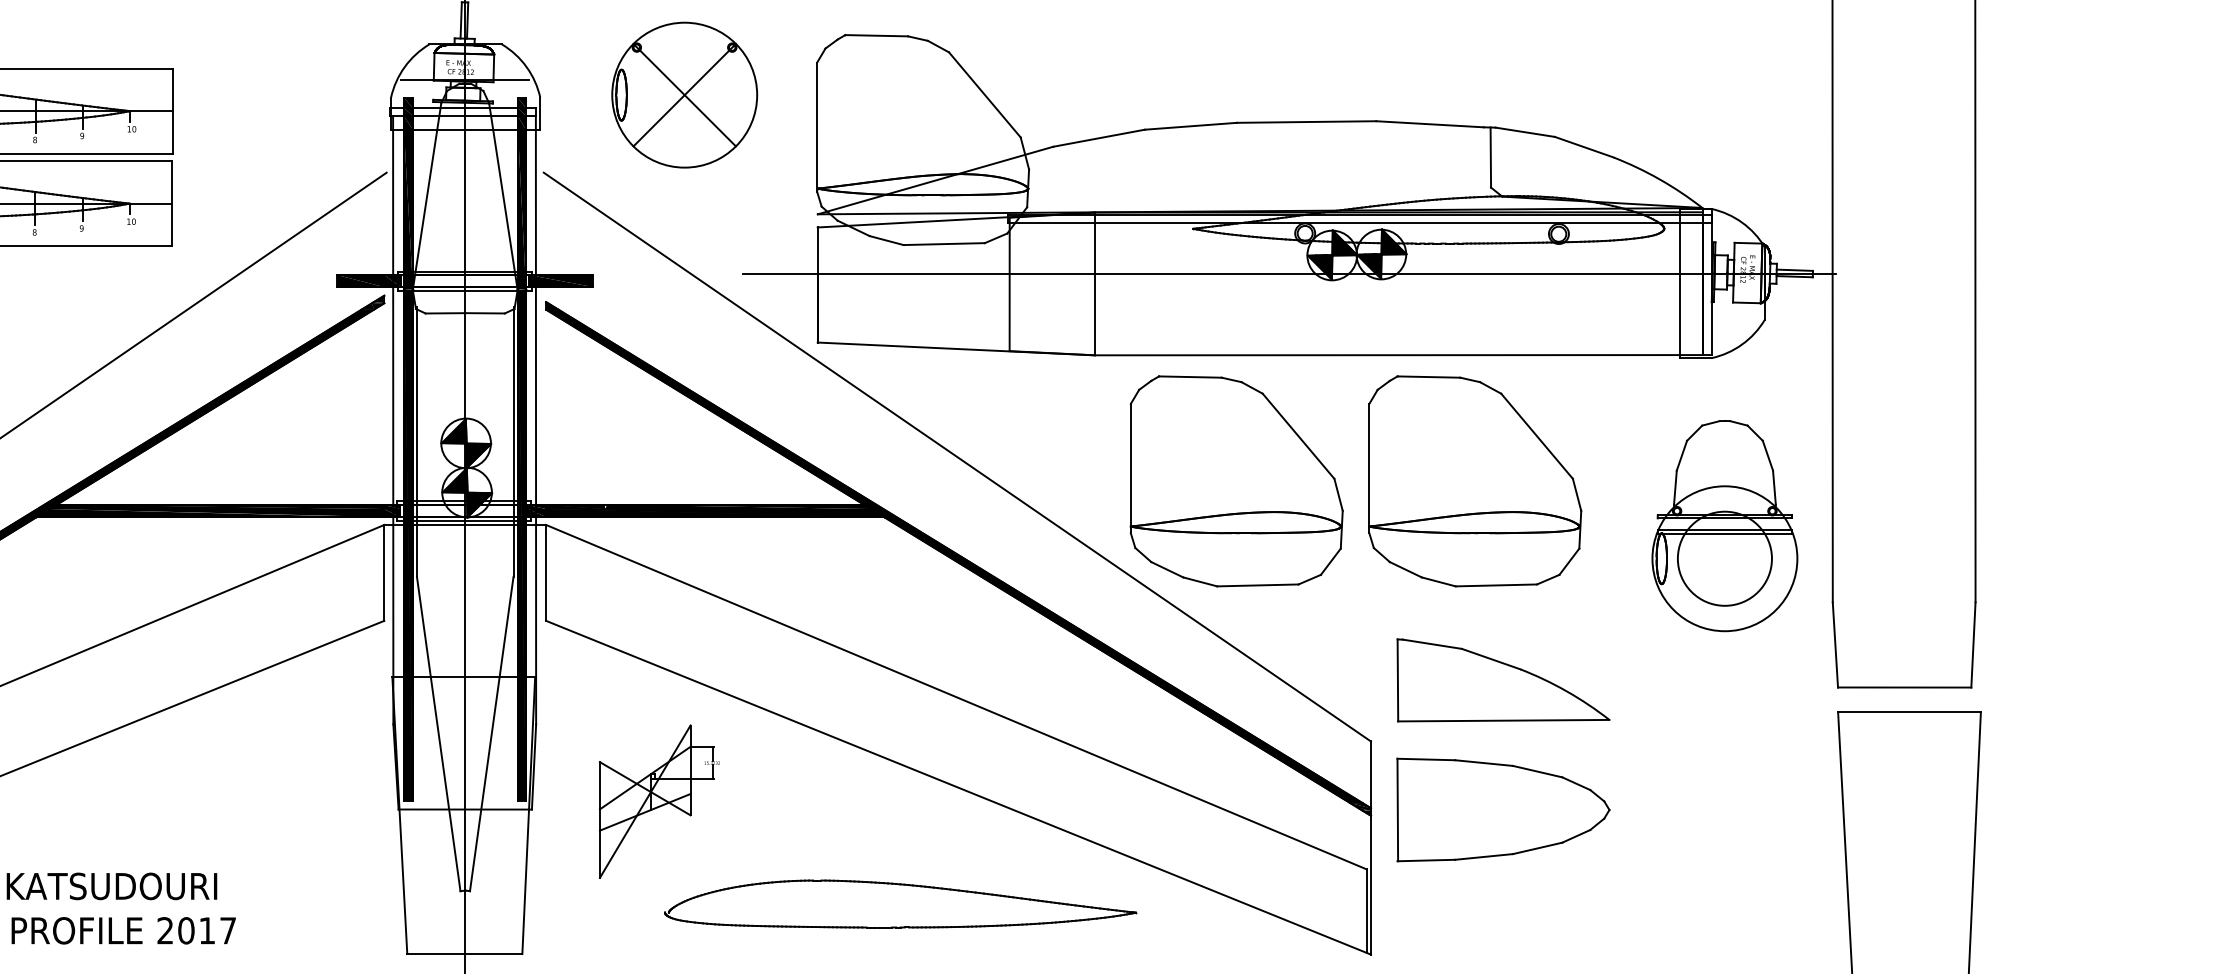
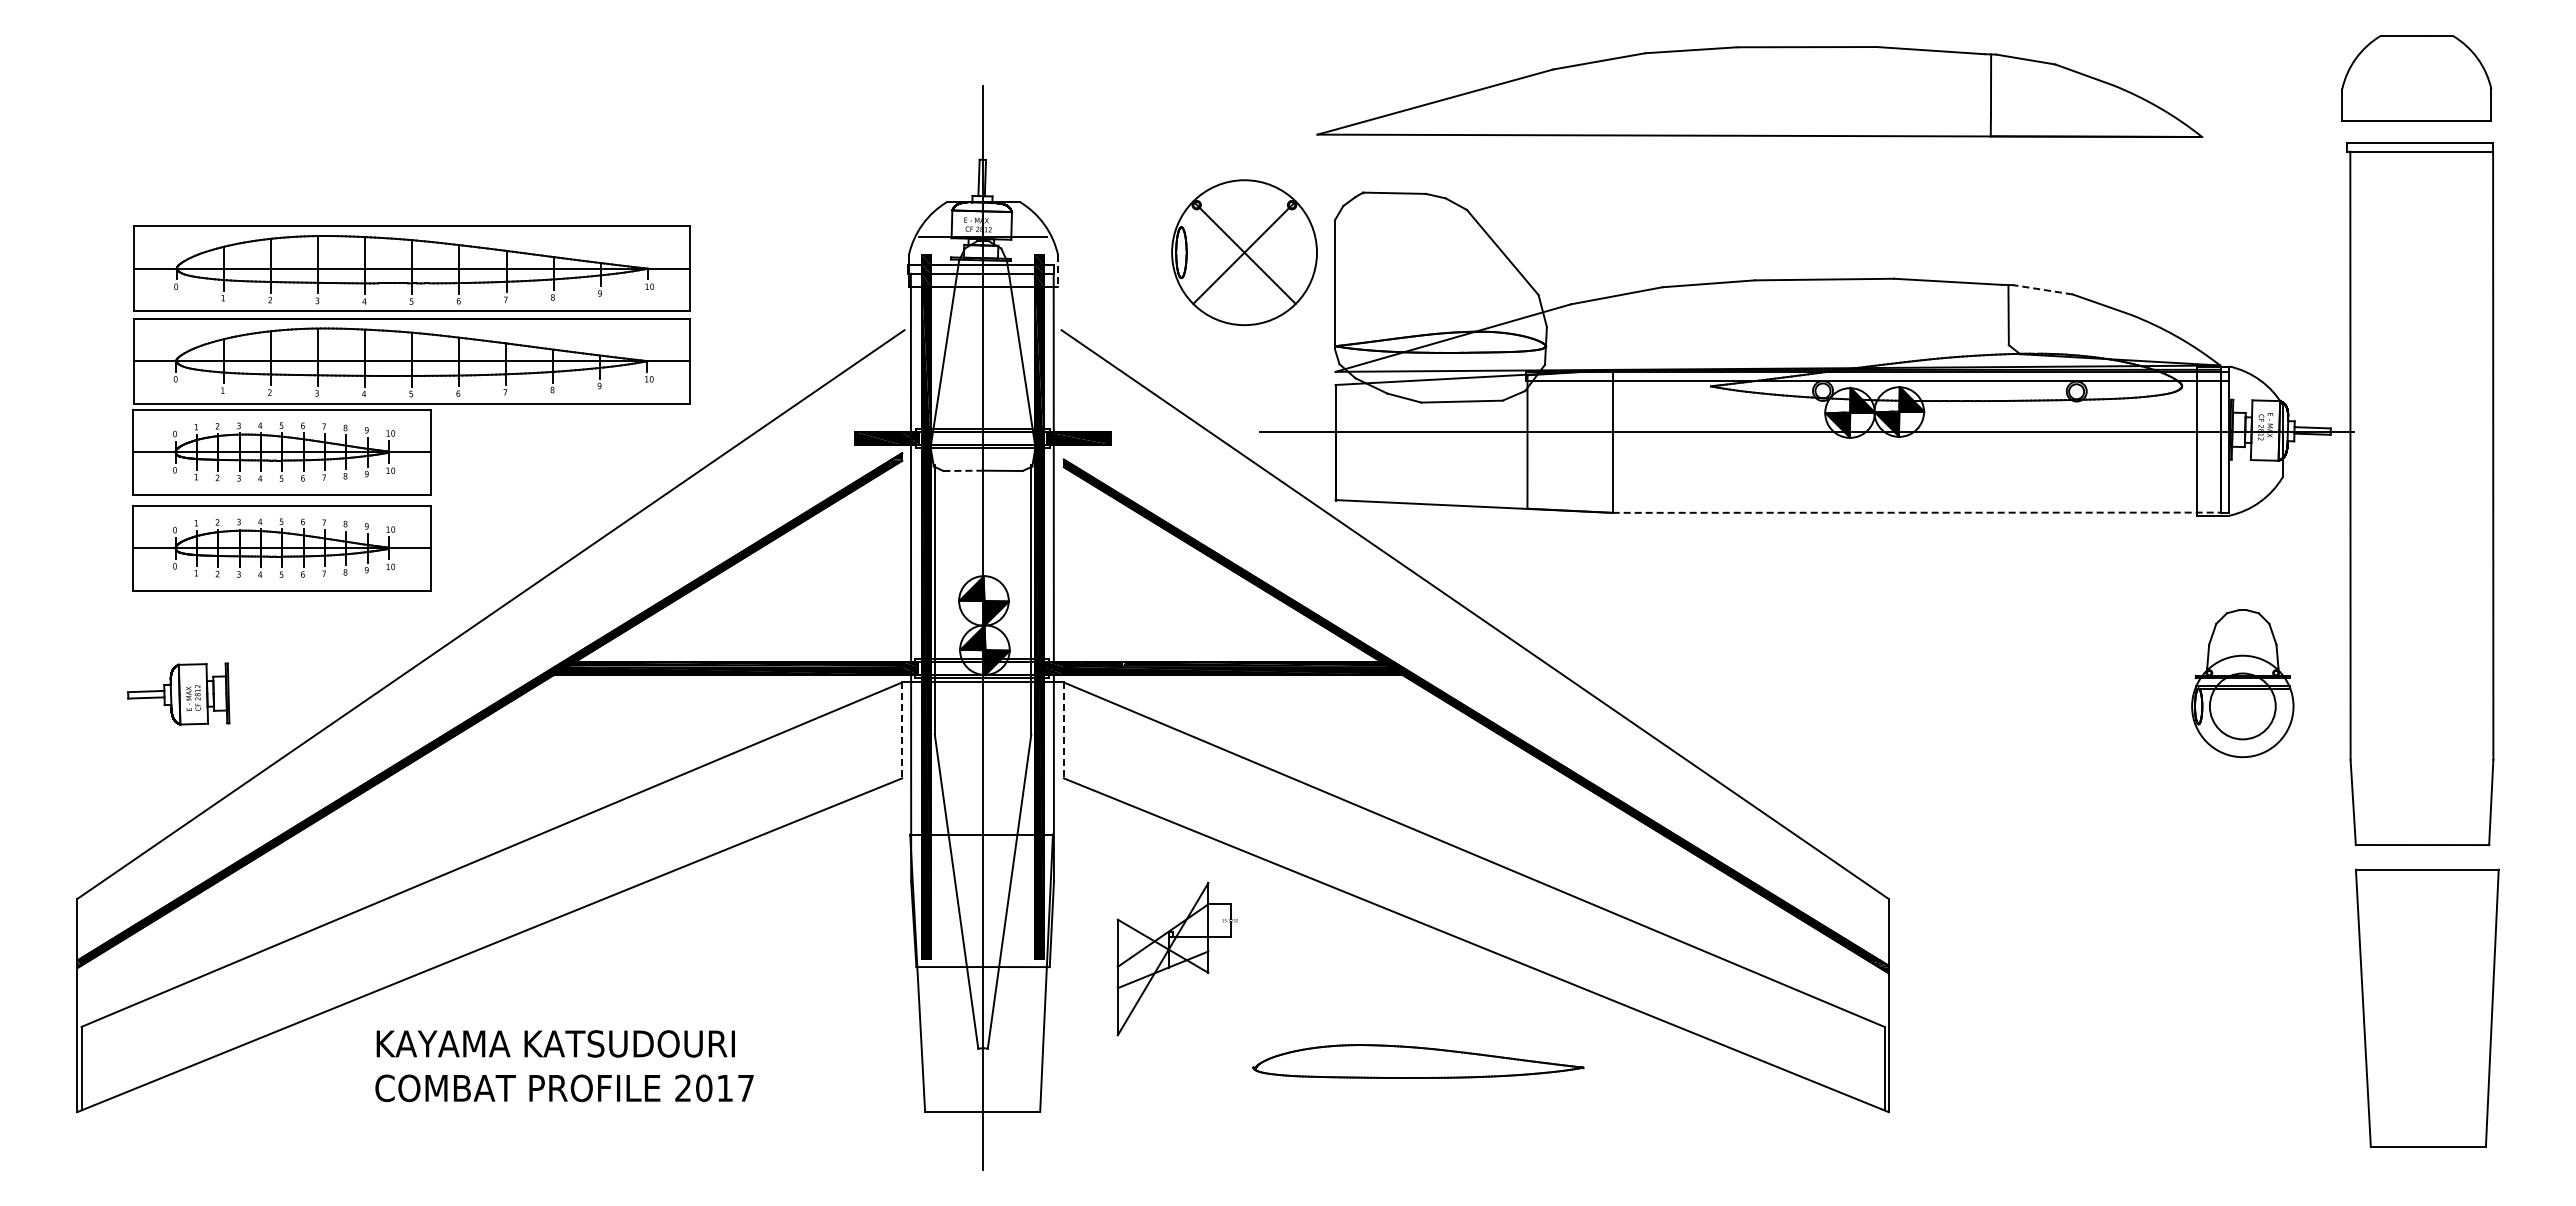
part: (684, 94) -> (1244, 252), moved
line: (540, 113) -> (1058, 271), solid -> dashed
line: (1525, 131) -> (2043, 289), solid -> dashed
line: (445, 312) -> (963, 470), solid -> dashed
line: (1399, 354) -> (1917, 512), solid -> dashed
part: (1236, 480) -> (1754, 638), removed
part: (1475, 480) -> (1993, 638), removed
part: (1724, 525) -> (2242, 683), size x0.7
line: (384, 572) -> (902, 730), solid -> dashed
line: (545, 572) -> (1063, 730), solid -> dashed
part: (1503, 679) -> (2021, 837), removed
part: (1503, 809) -> (2021, 967), removed
part: (900, 903) -> (1418, 1061), size x0.7

